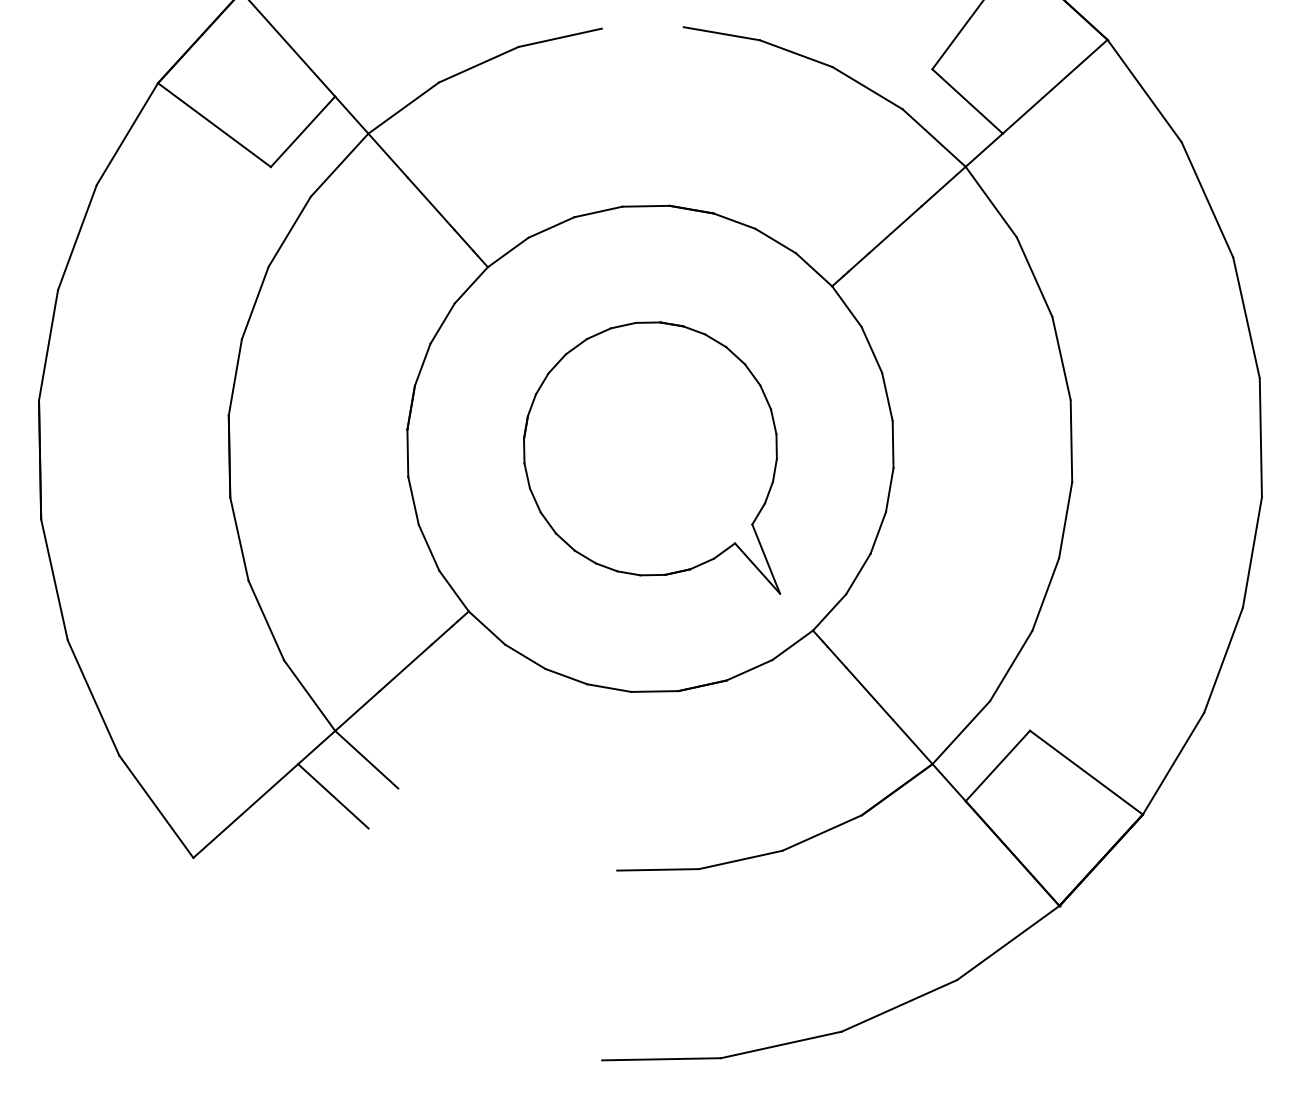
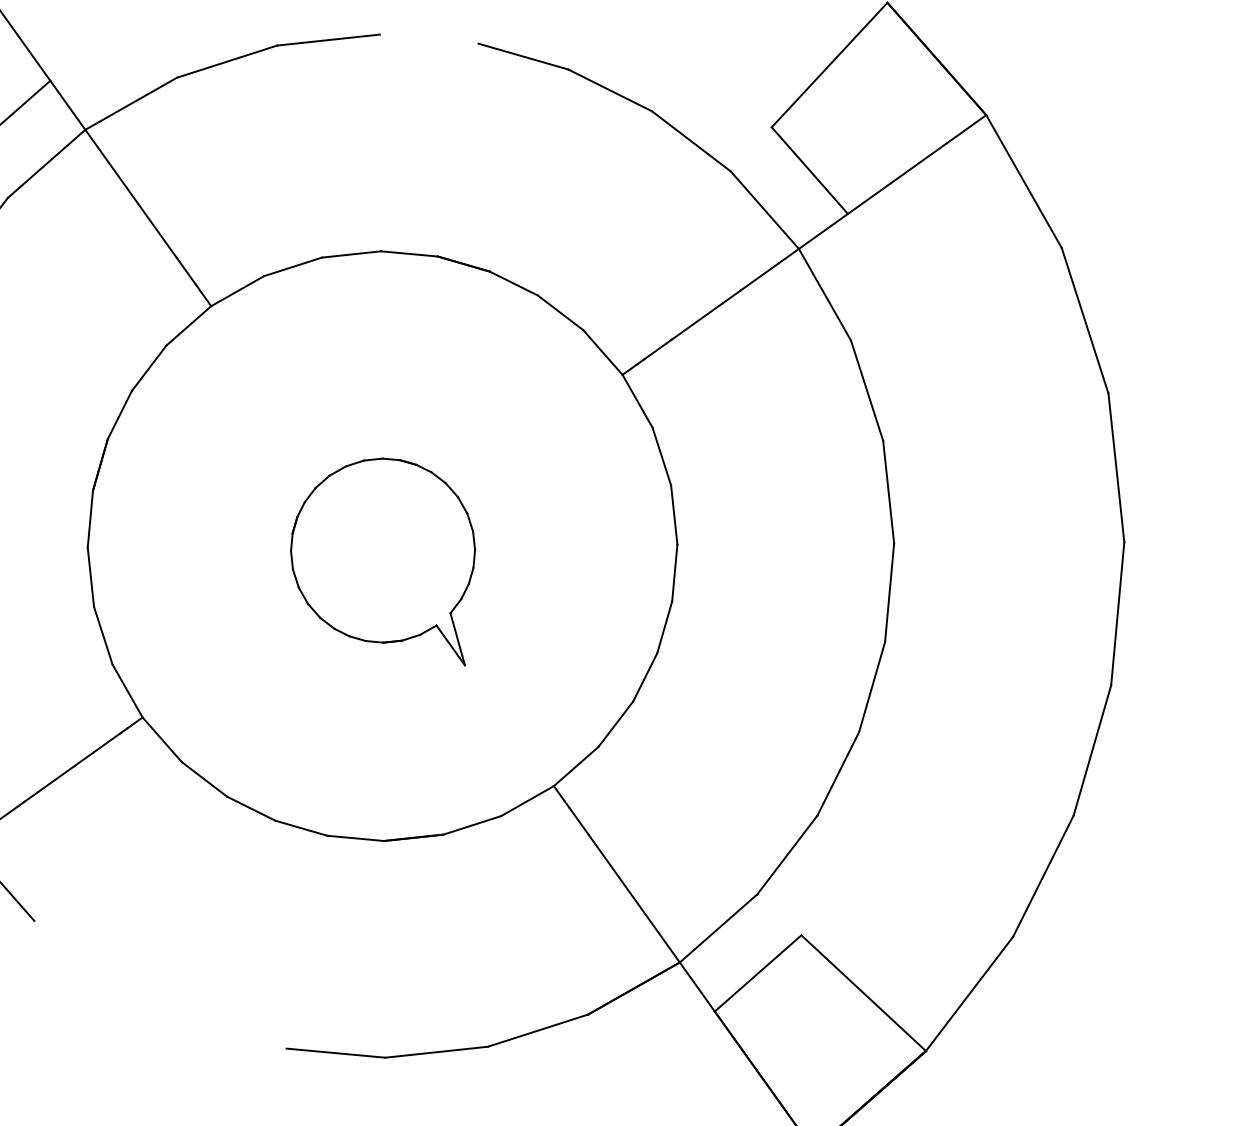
part: (652, 457) -> (383, 556), size x0.6

